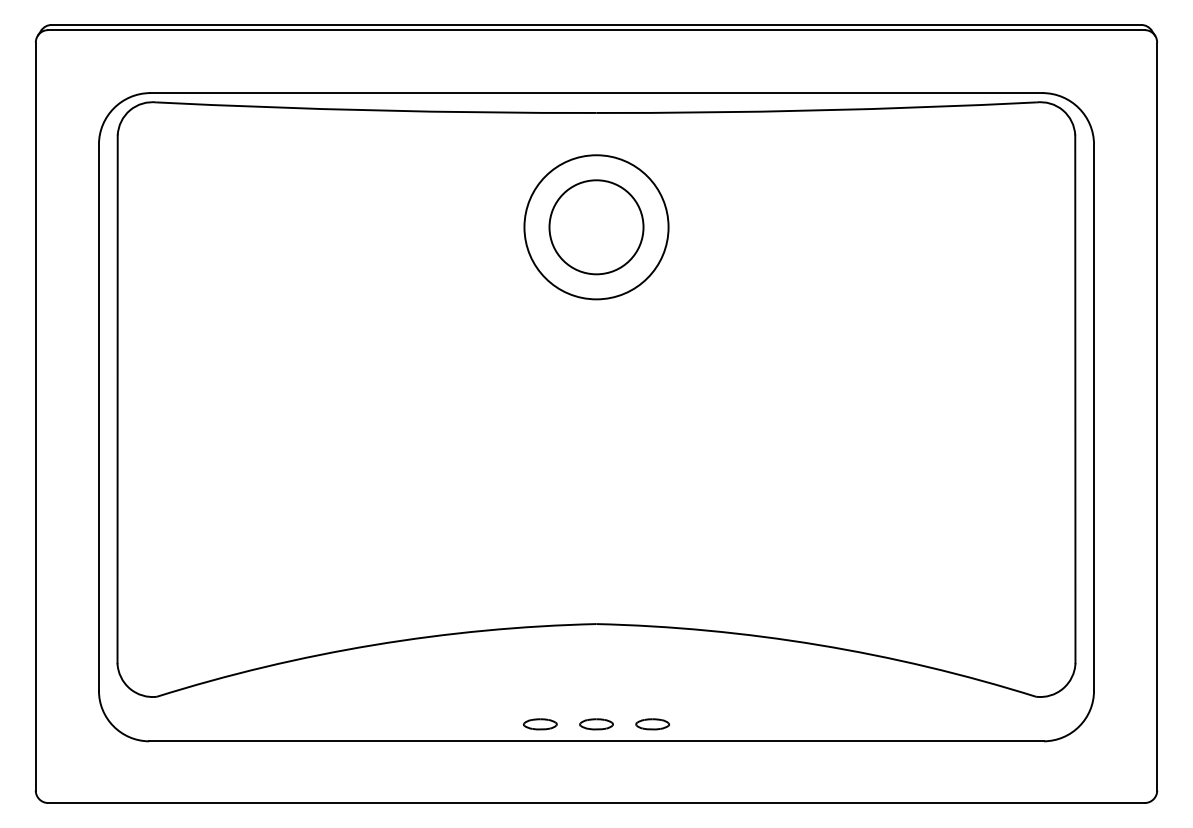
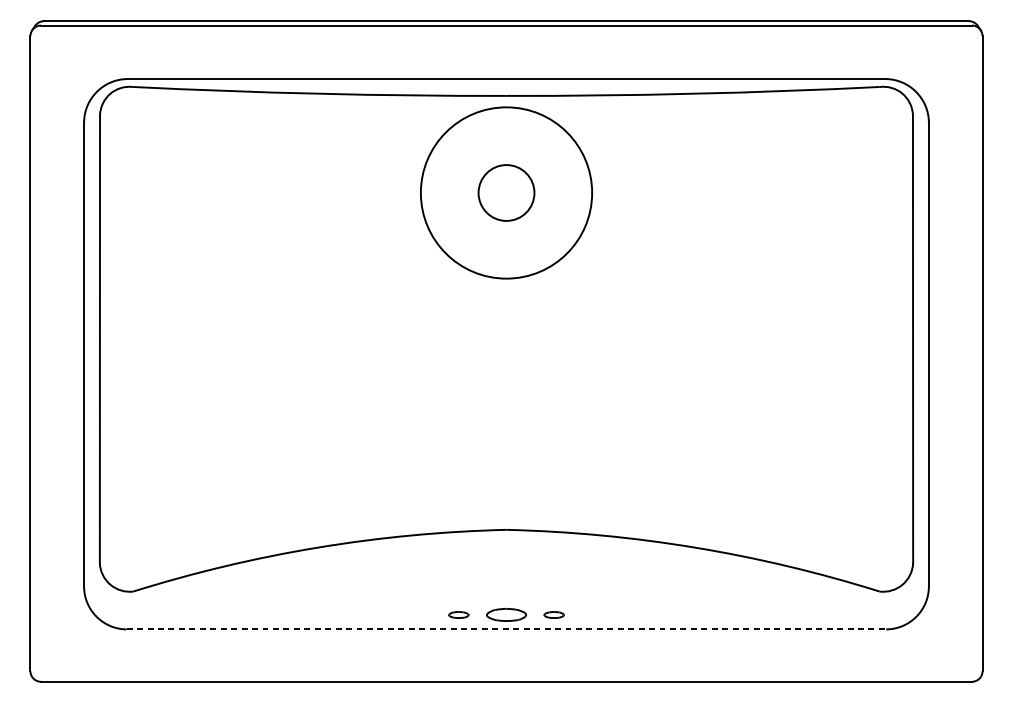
circle: (596, 227) -> (506, 193), size x0.7
circle: (596, 227) -> (506, 193), size x1.4
part: (540, 724) -> (458, 615), size x0.7
part: (596, 724) -> (506, 615), size x1.4
part: (652, 724) -> (554, 615), size x0.7
line: (596, 741) -> (506, 629), solid -> dashed

